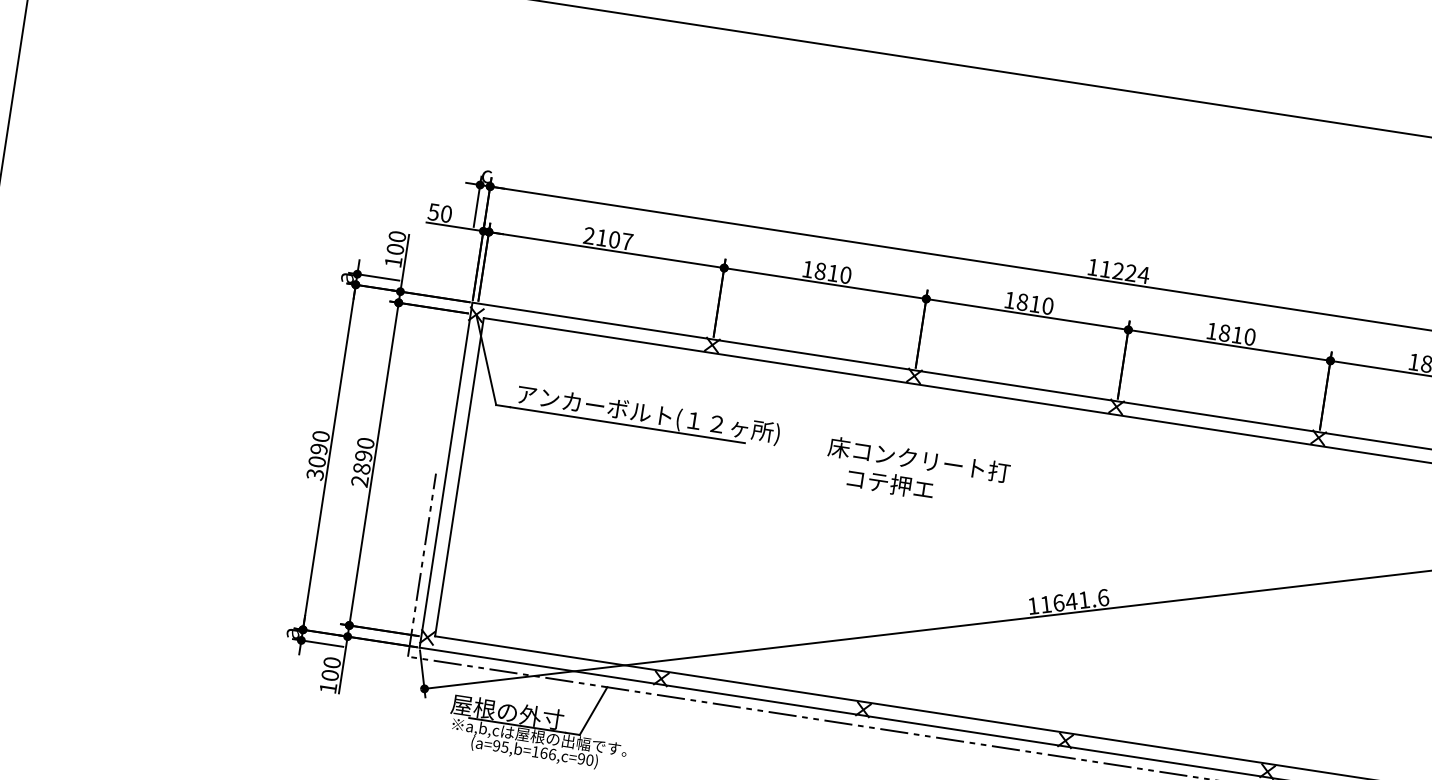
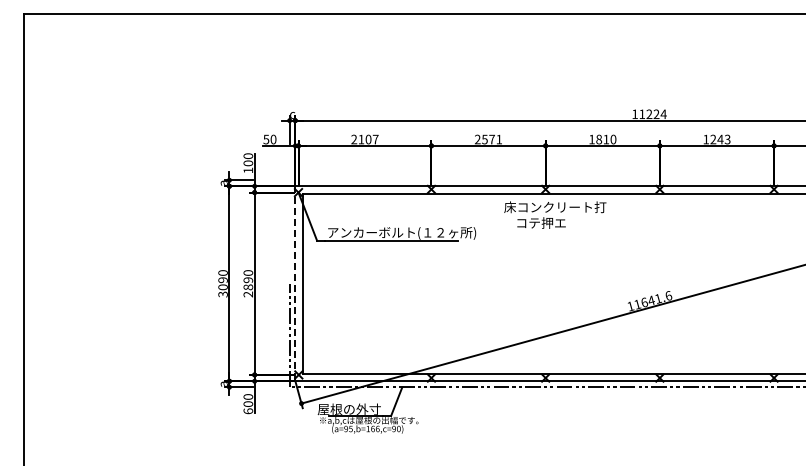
text: (826, 272) -> (488, 139), 1810 -> 2571
text: (1237, 335) -> (720, 139), 1810 -> 1243
text: (917, 472) -> (555, 214), moved
line: (446, 476) -> (295, 284), solid -> dashed
text: (328, 688) -> (248, 411), 100 -> 600

